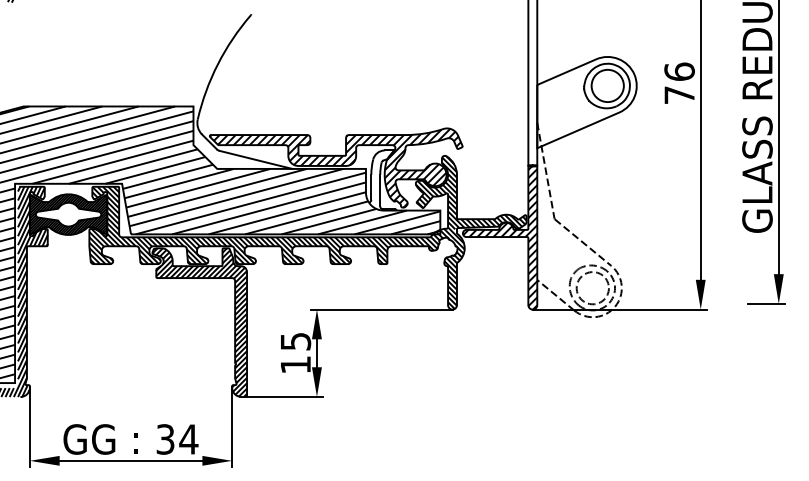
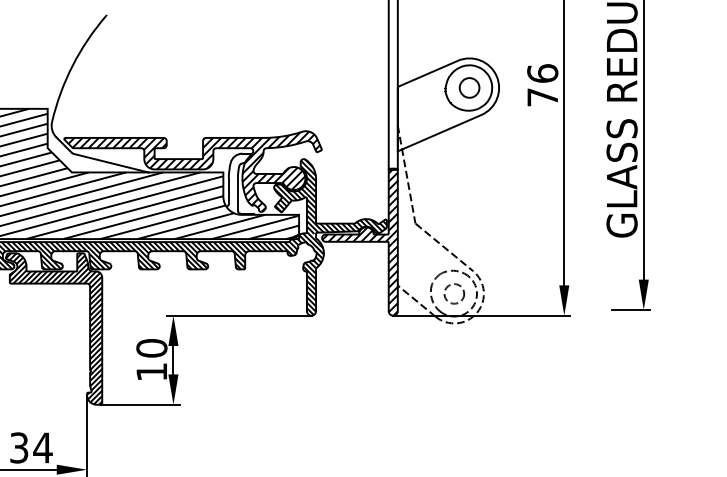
circle: (607, 85) -> (469, 87), size x0.6
circle: (592, 288) -> (454, 294), size x0.6
text: (295, 341) -> (151, 348), 15 -> 10

